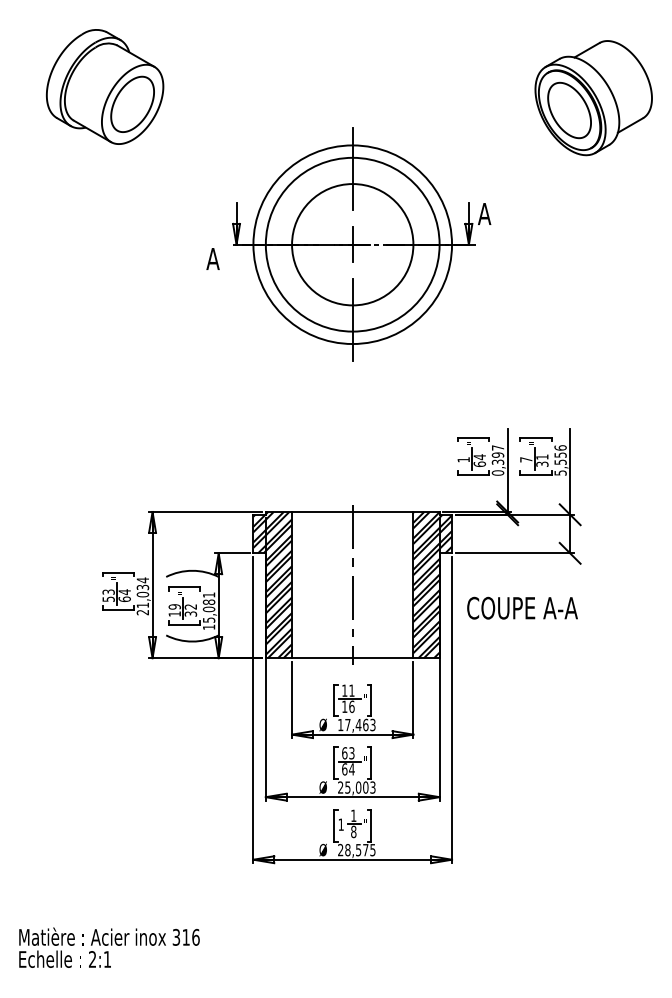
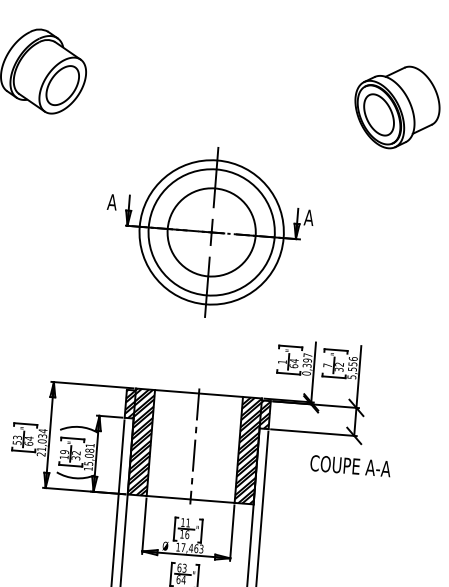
part: (361, 244) -> (218, 232), moved
text: (542, 456) -> (339, 364), 31 -> 32
text: (522, 607) -> (350, 465), moved

